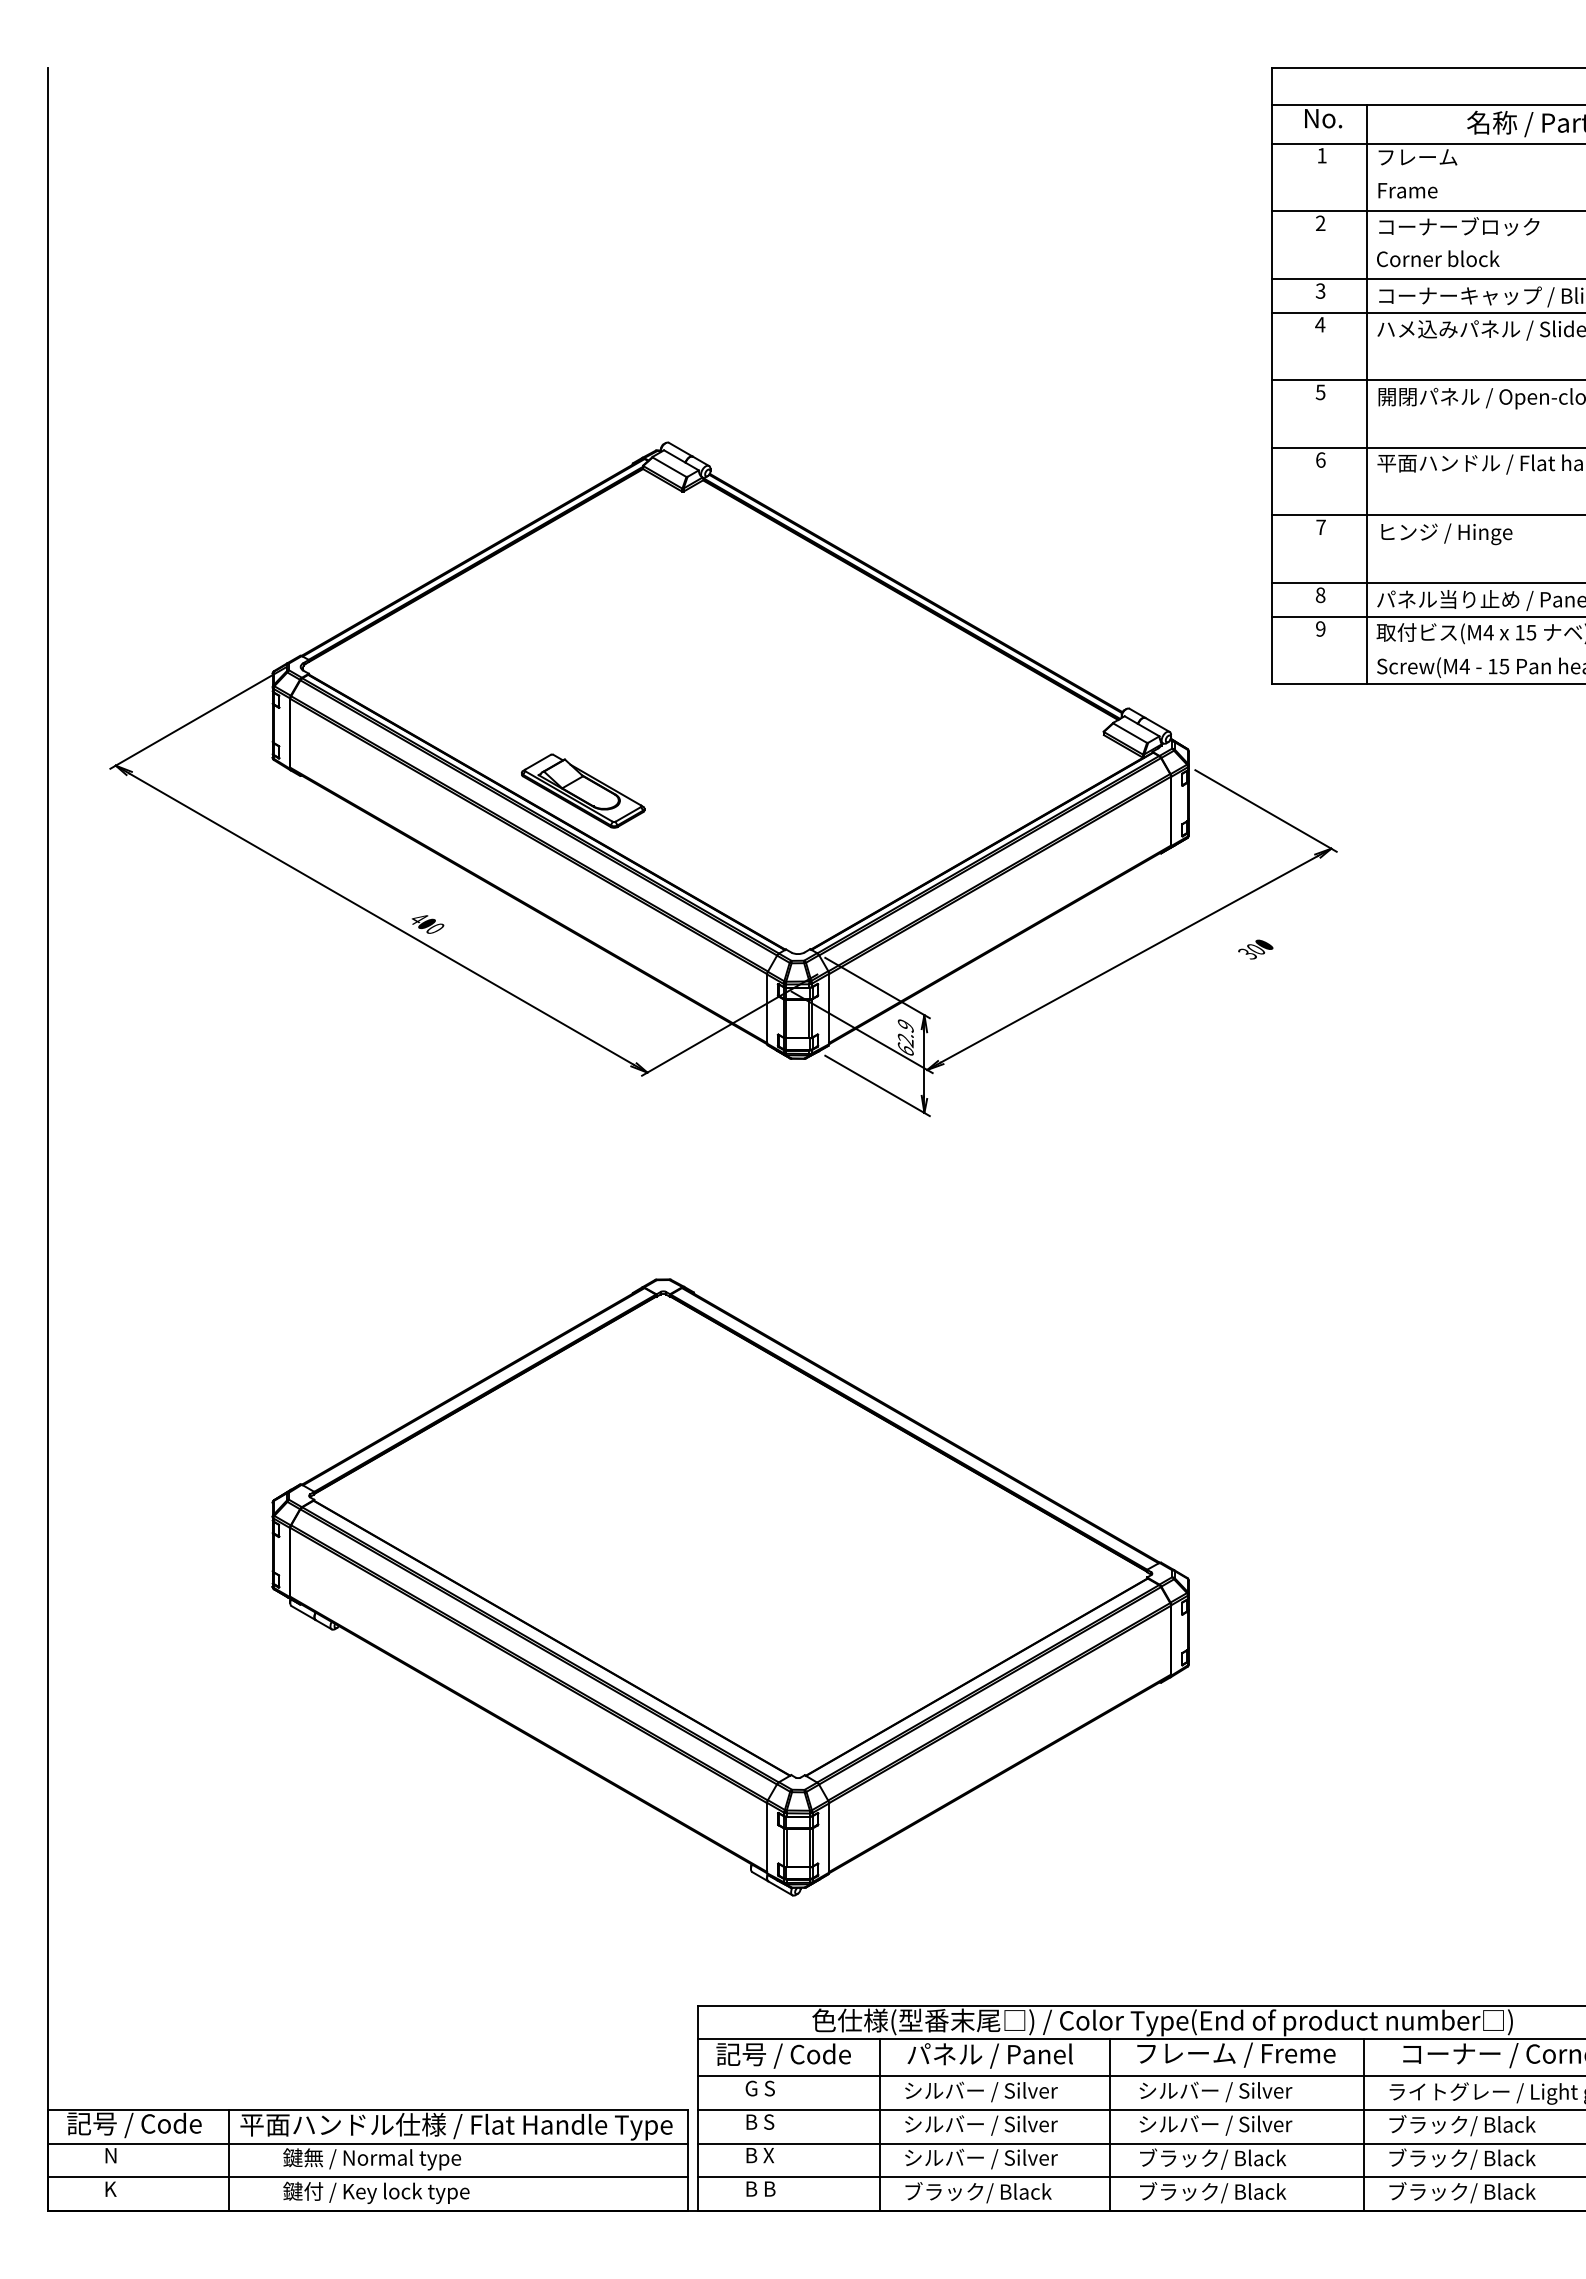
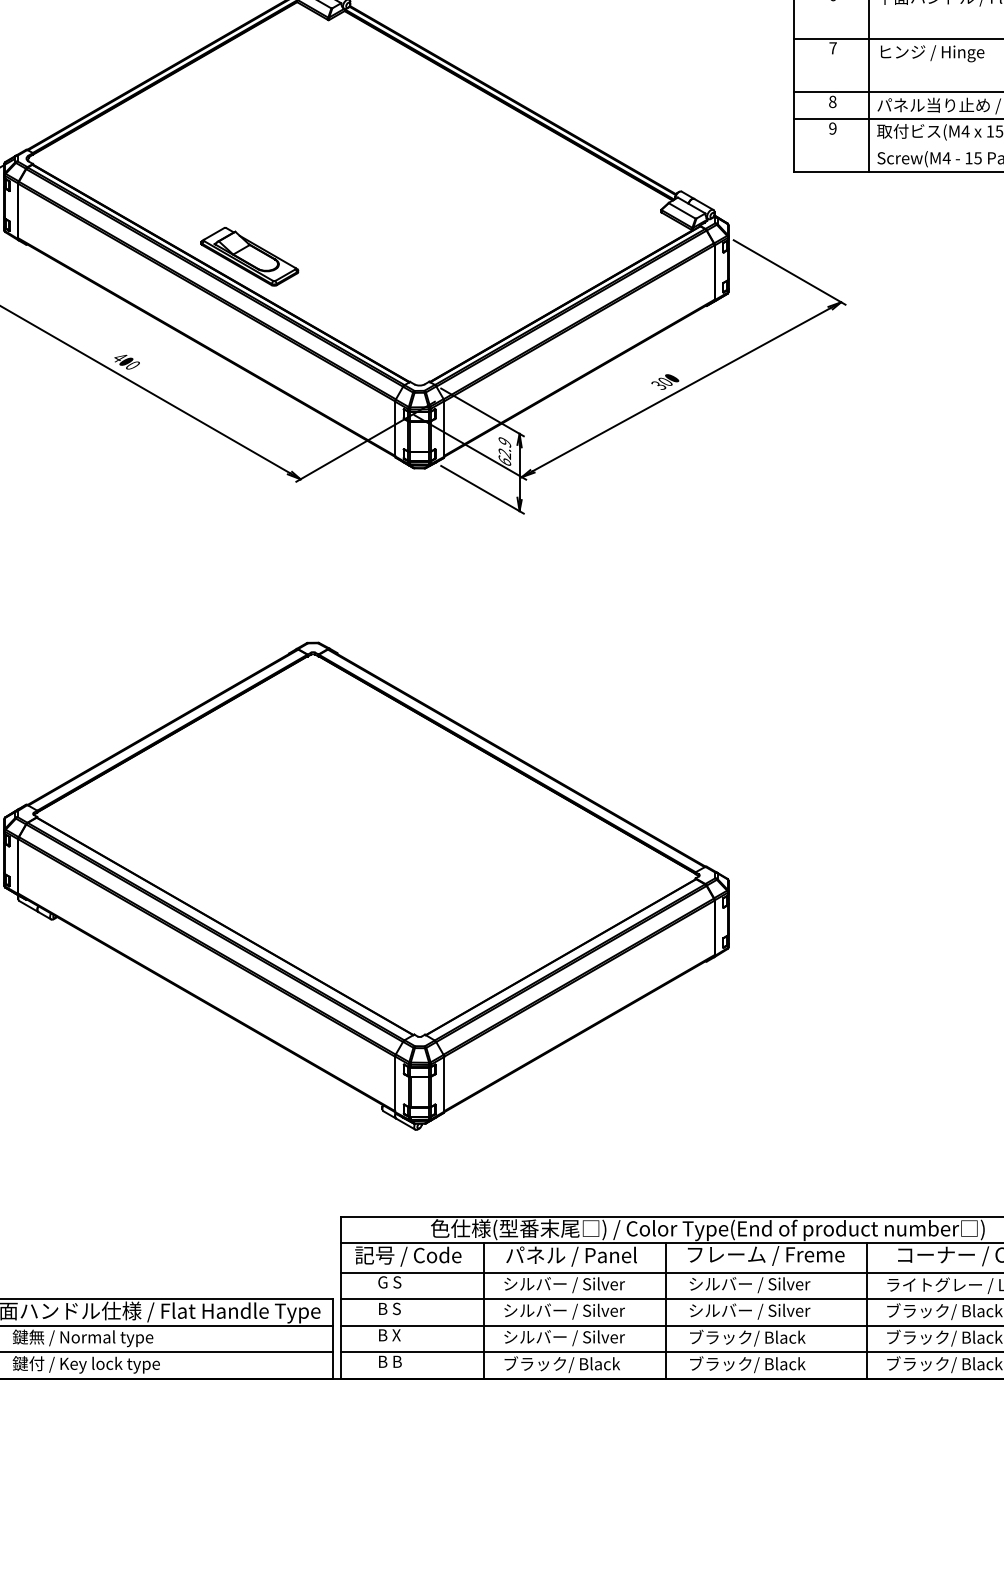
text: (1255, 949) -> (665, 381), moved

